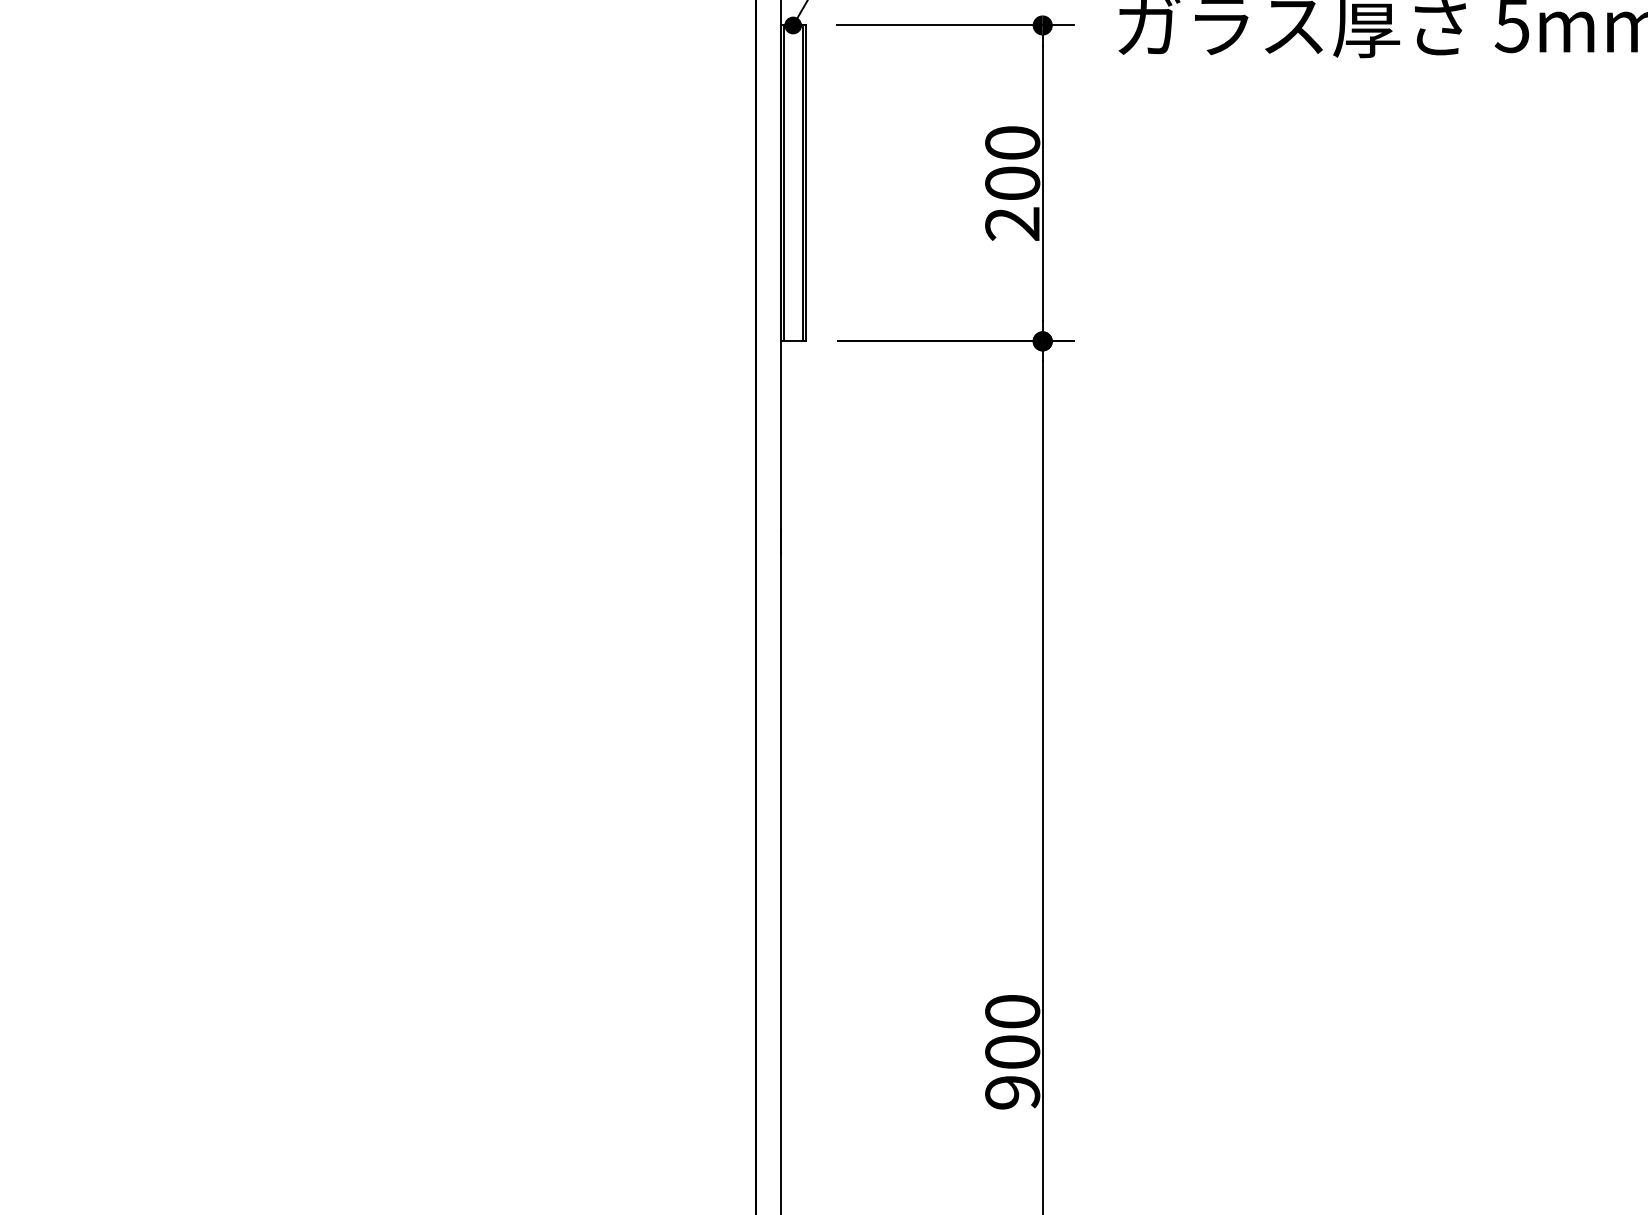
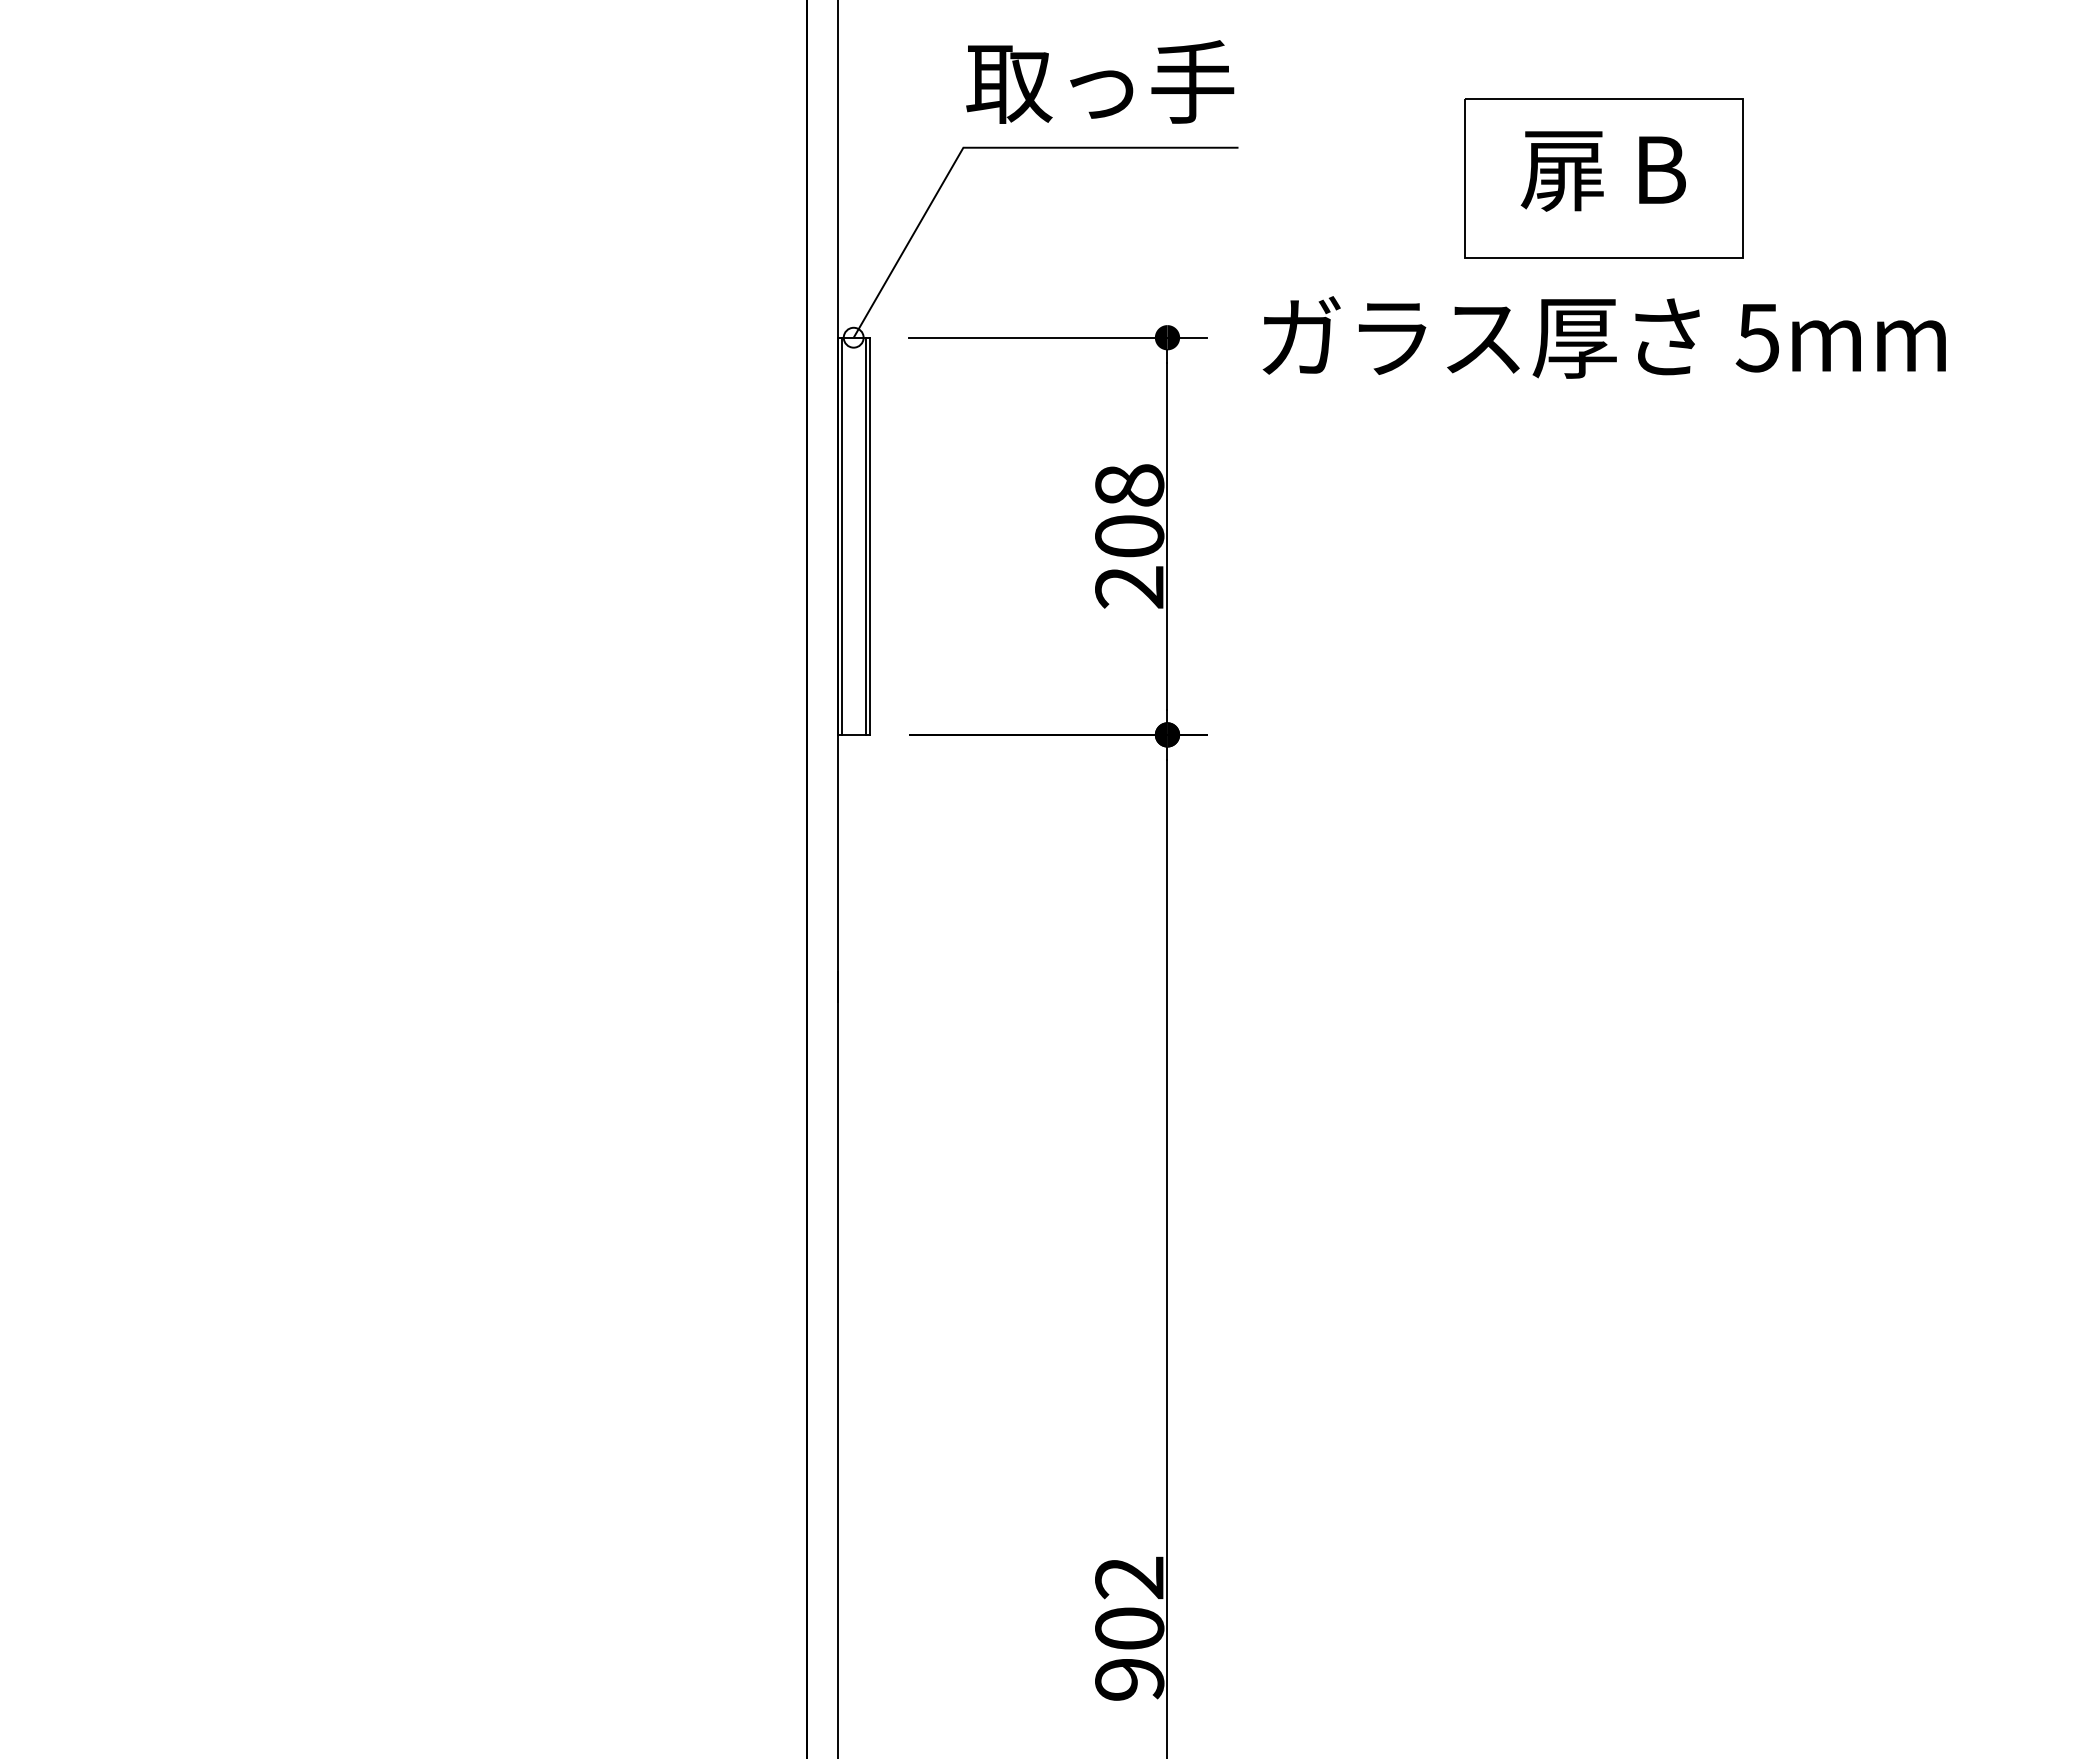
fill: (793, 25) -> (853, 337), removed
text: (1012, 143) -> (1129, 485), 200 -> 208
text: (1012, 1011) -> (1129, 1577), 900 -> 902

